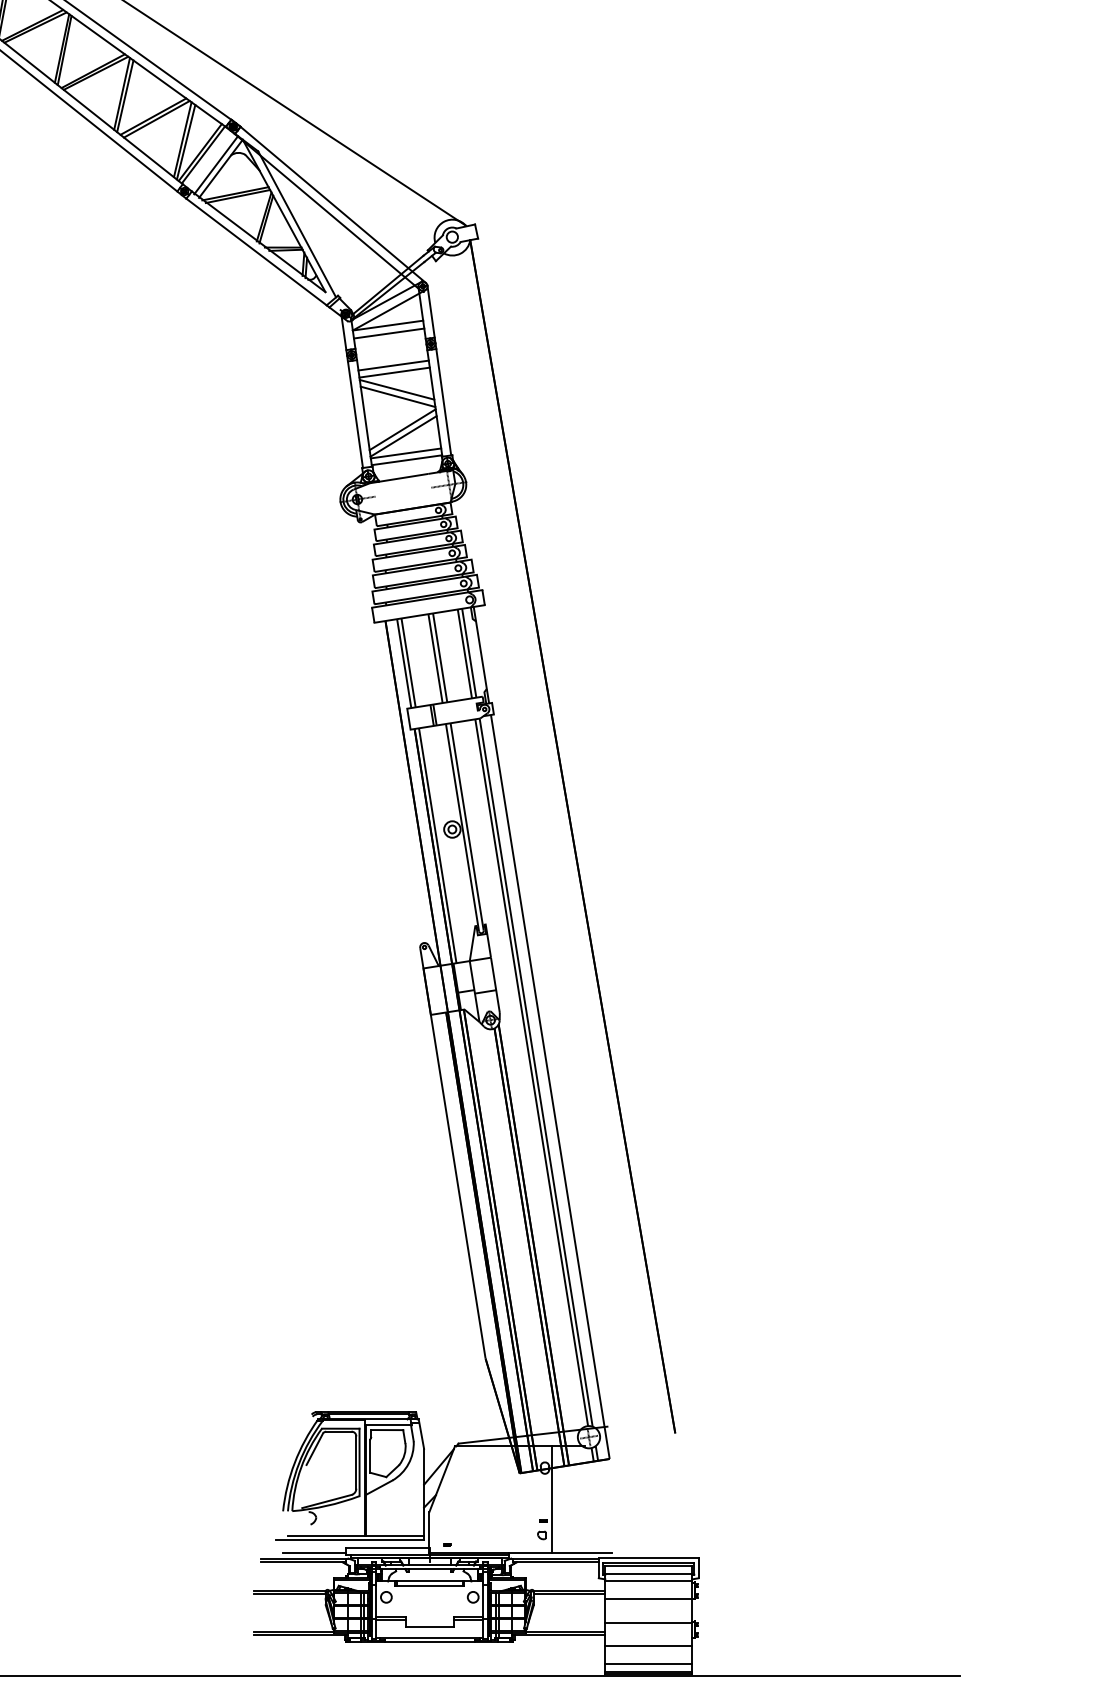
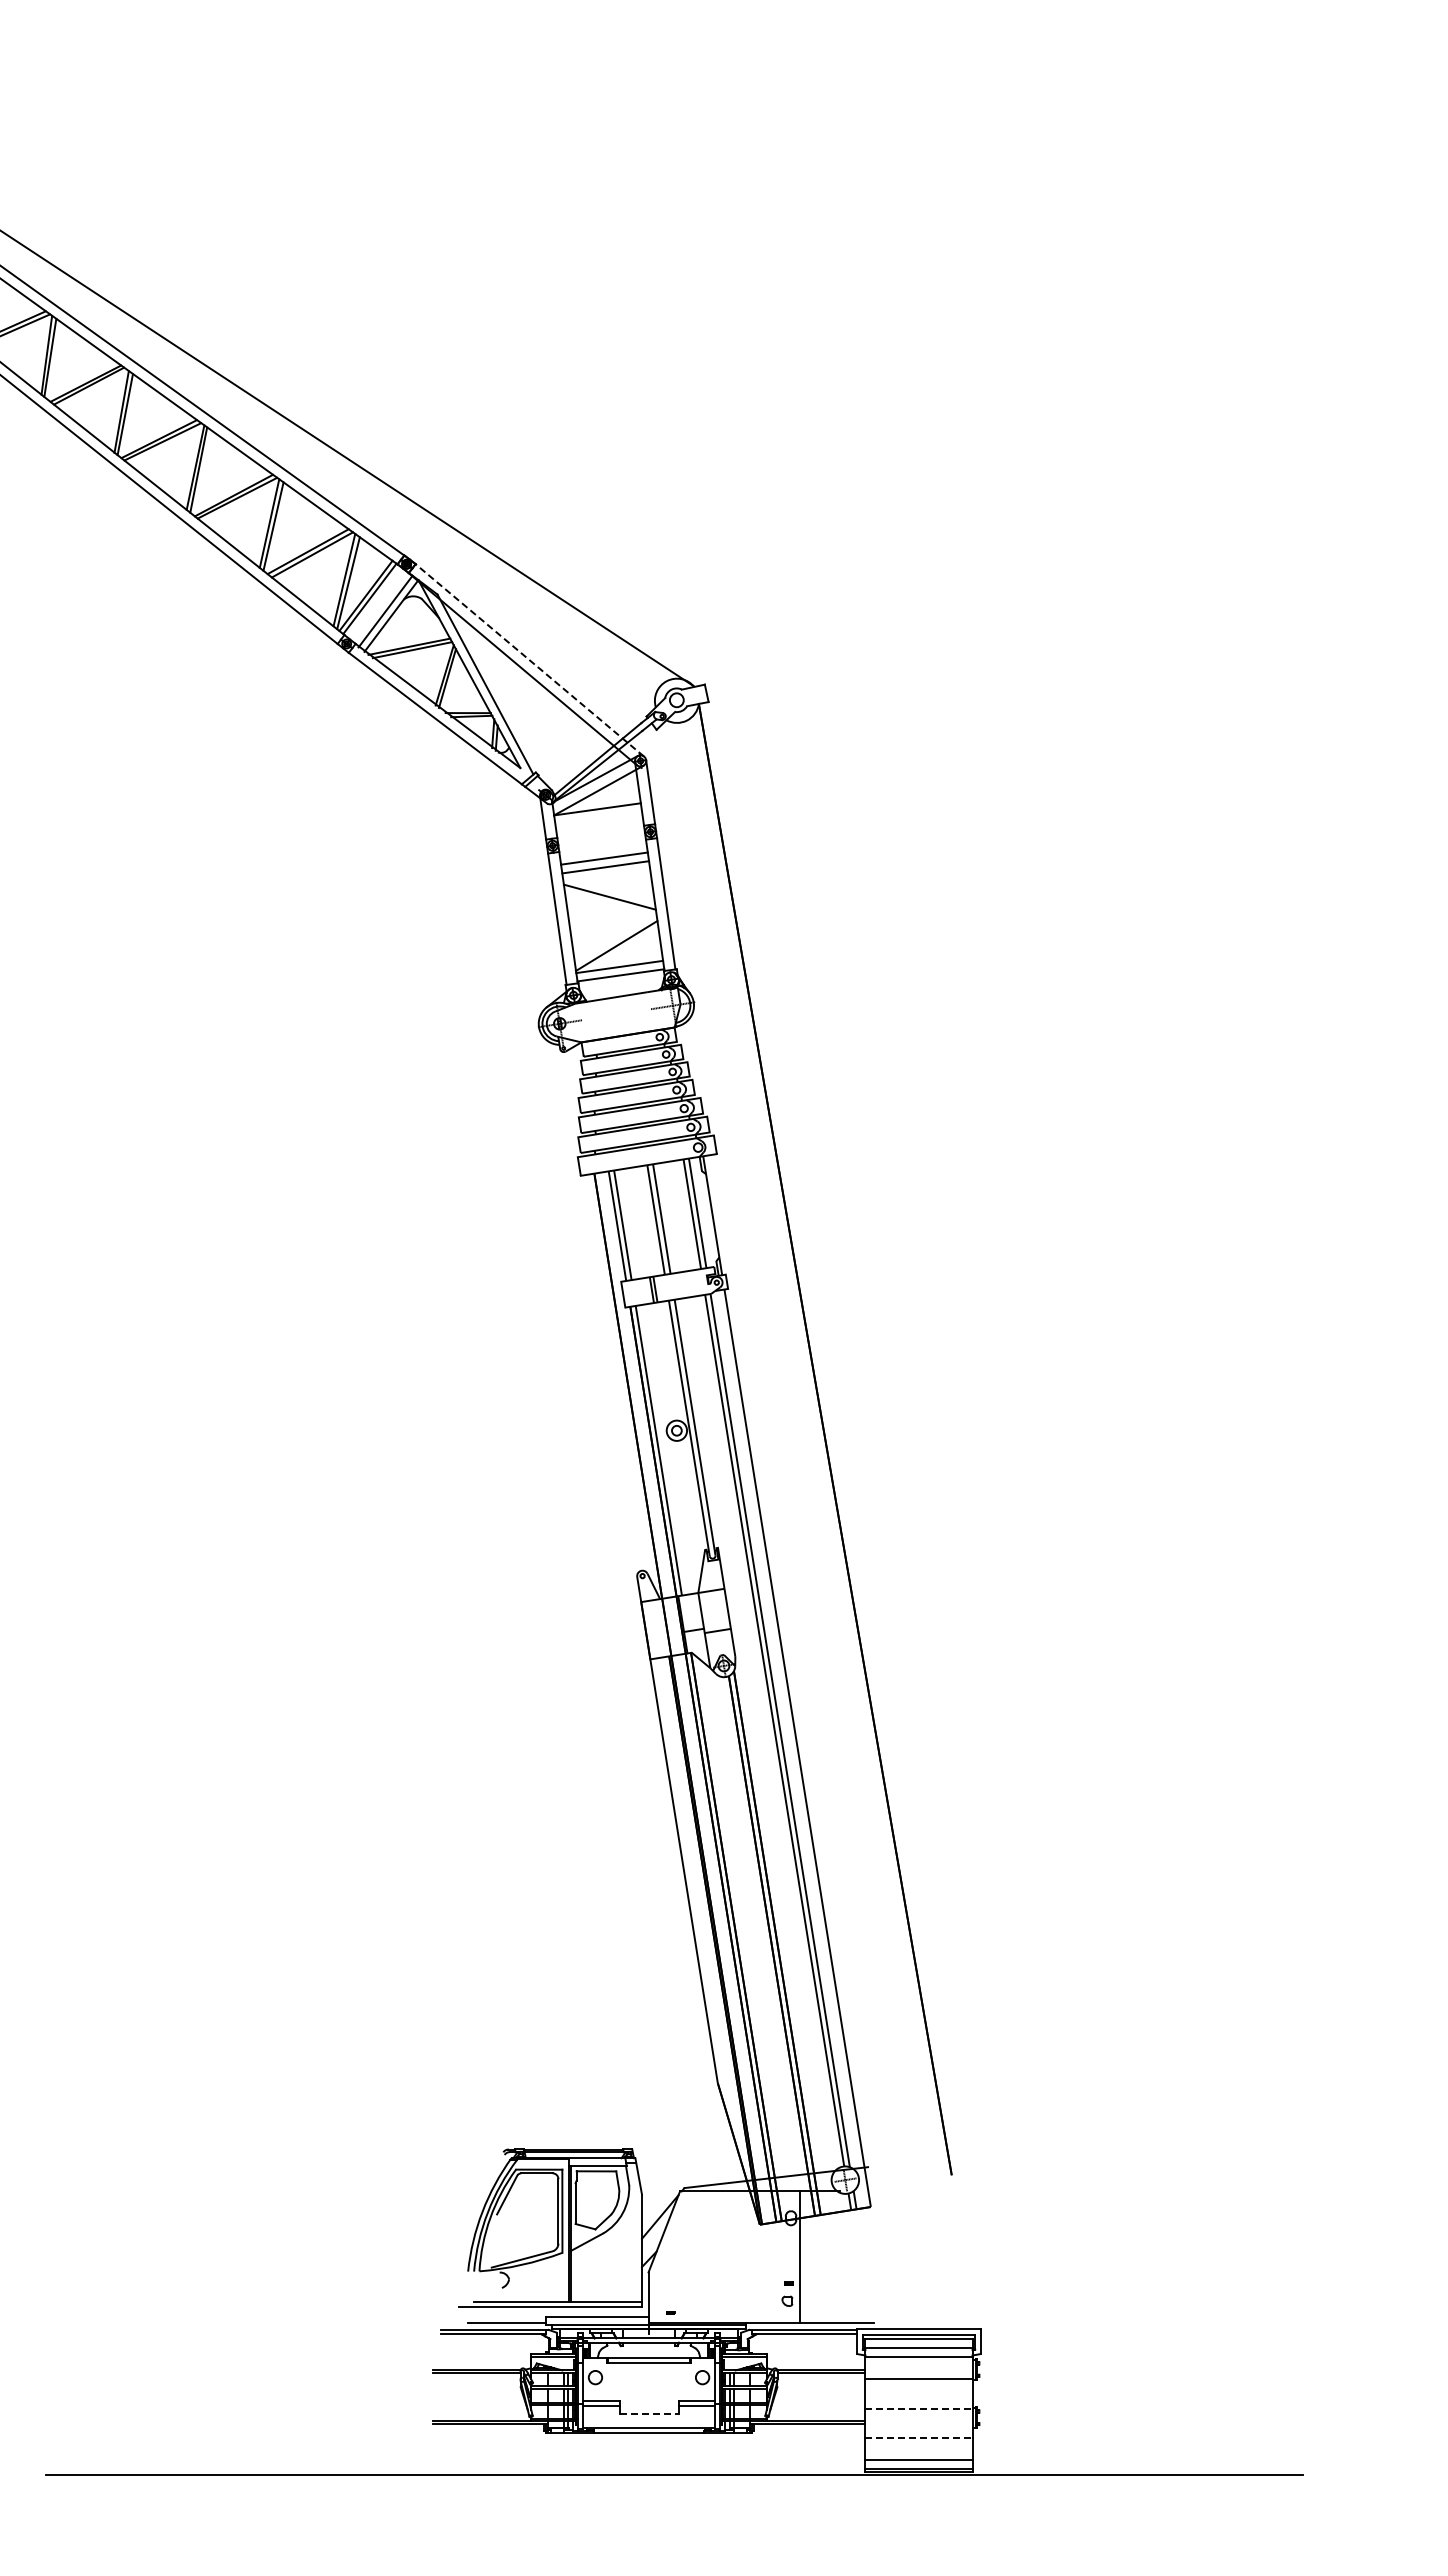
line: (332, 204) -> (529, 660), solid -> dashed
line: (388, 333) -> (598, 819), removed
line: (396, 389) -> (608, 888), removed
line: (402, 429) -> (615, 937), removed
line: (649, 1622) -> (919, 2408), solid -> dashed
line: (430, 1627) -> (649, 2414), solid -> dashed
line: (649, 1646) -> (919, 2438), solid -> dashed

